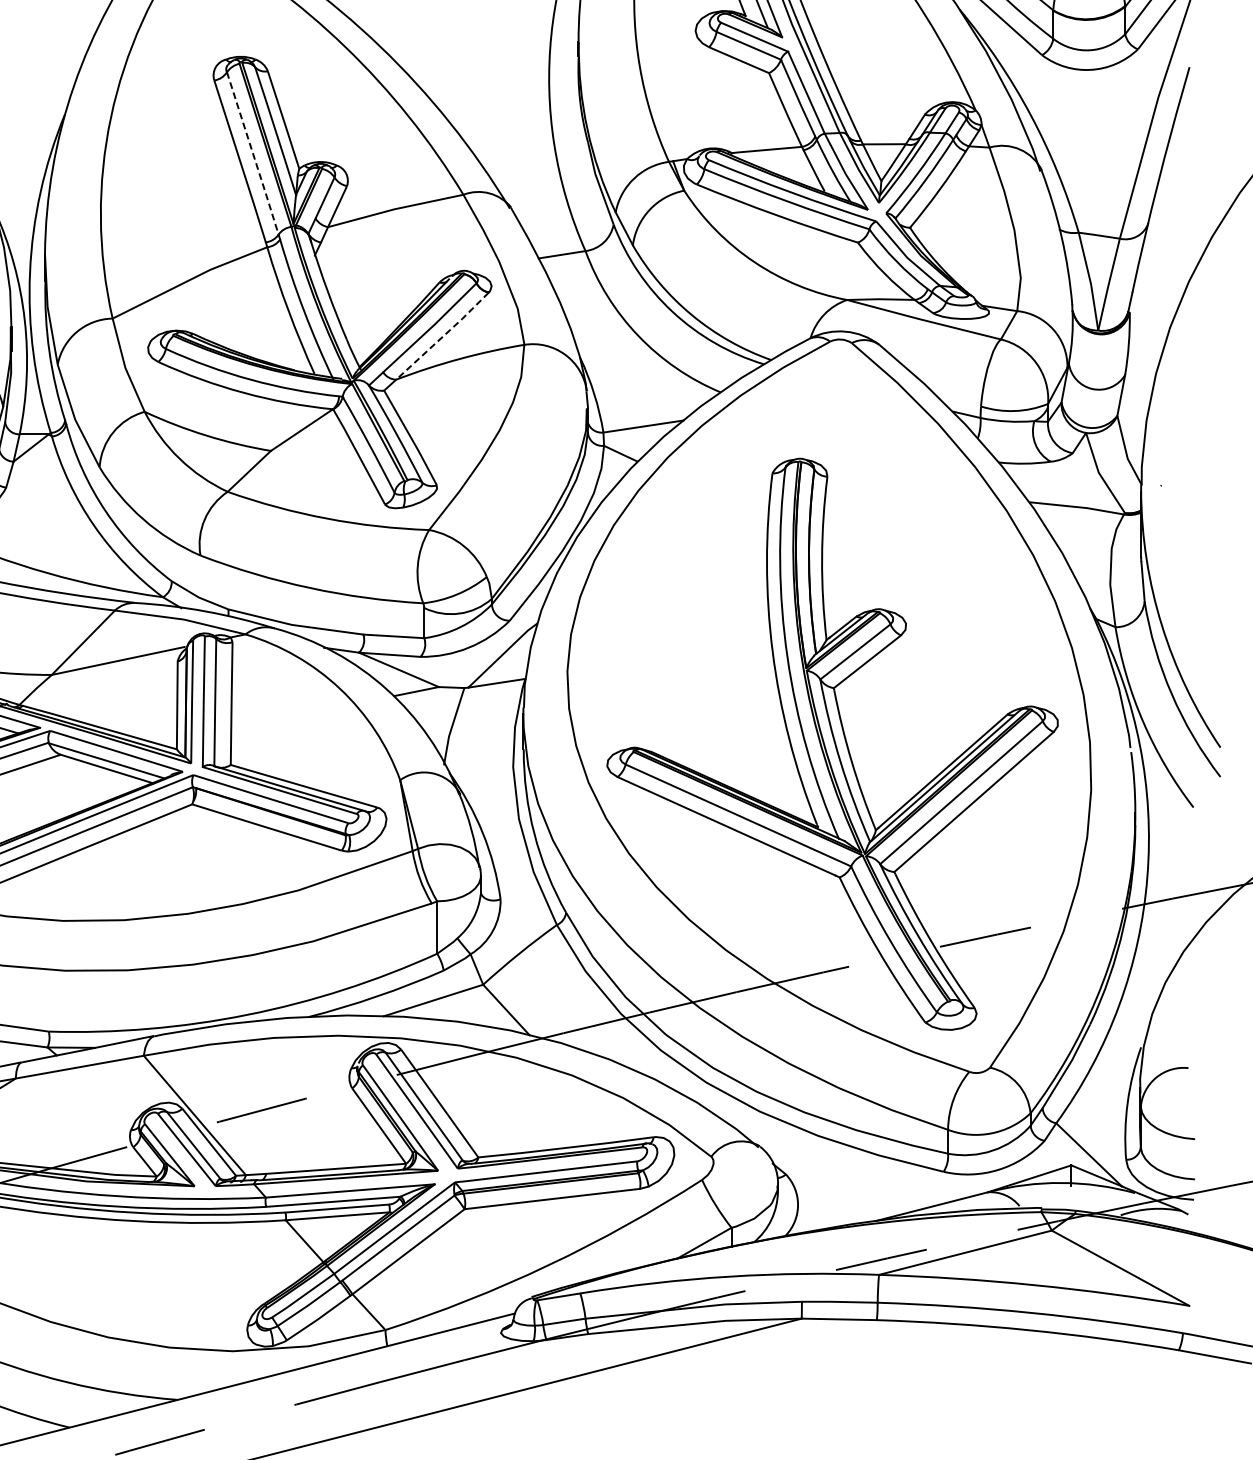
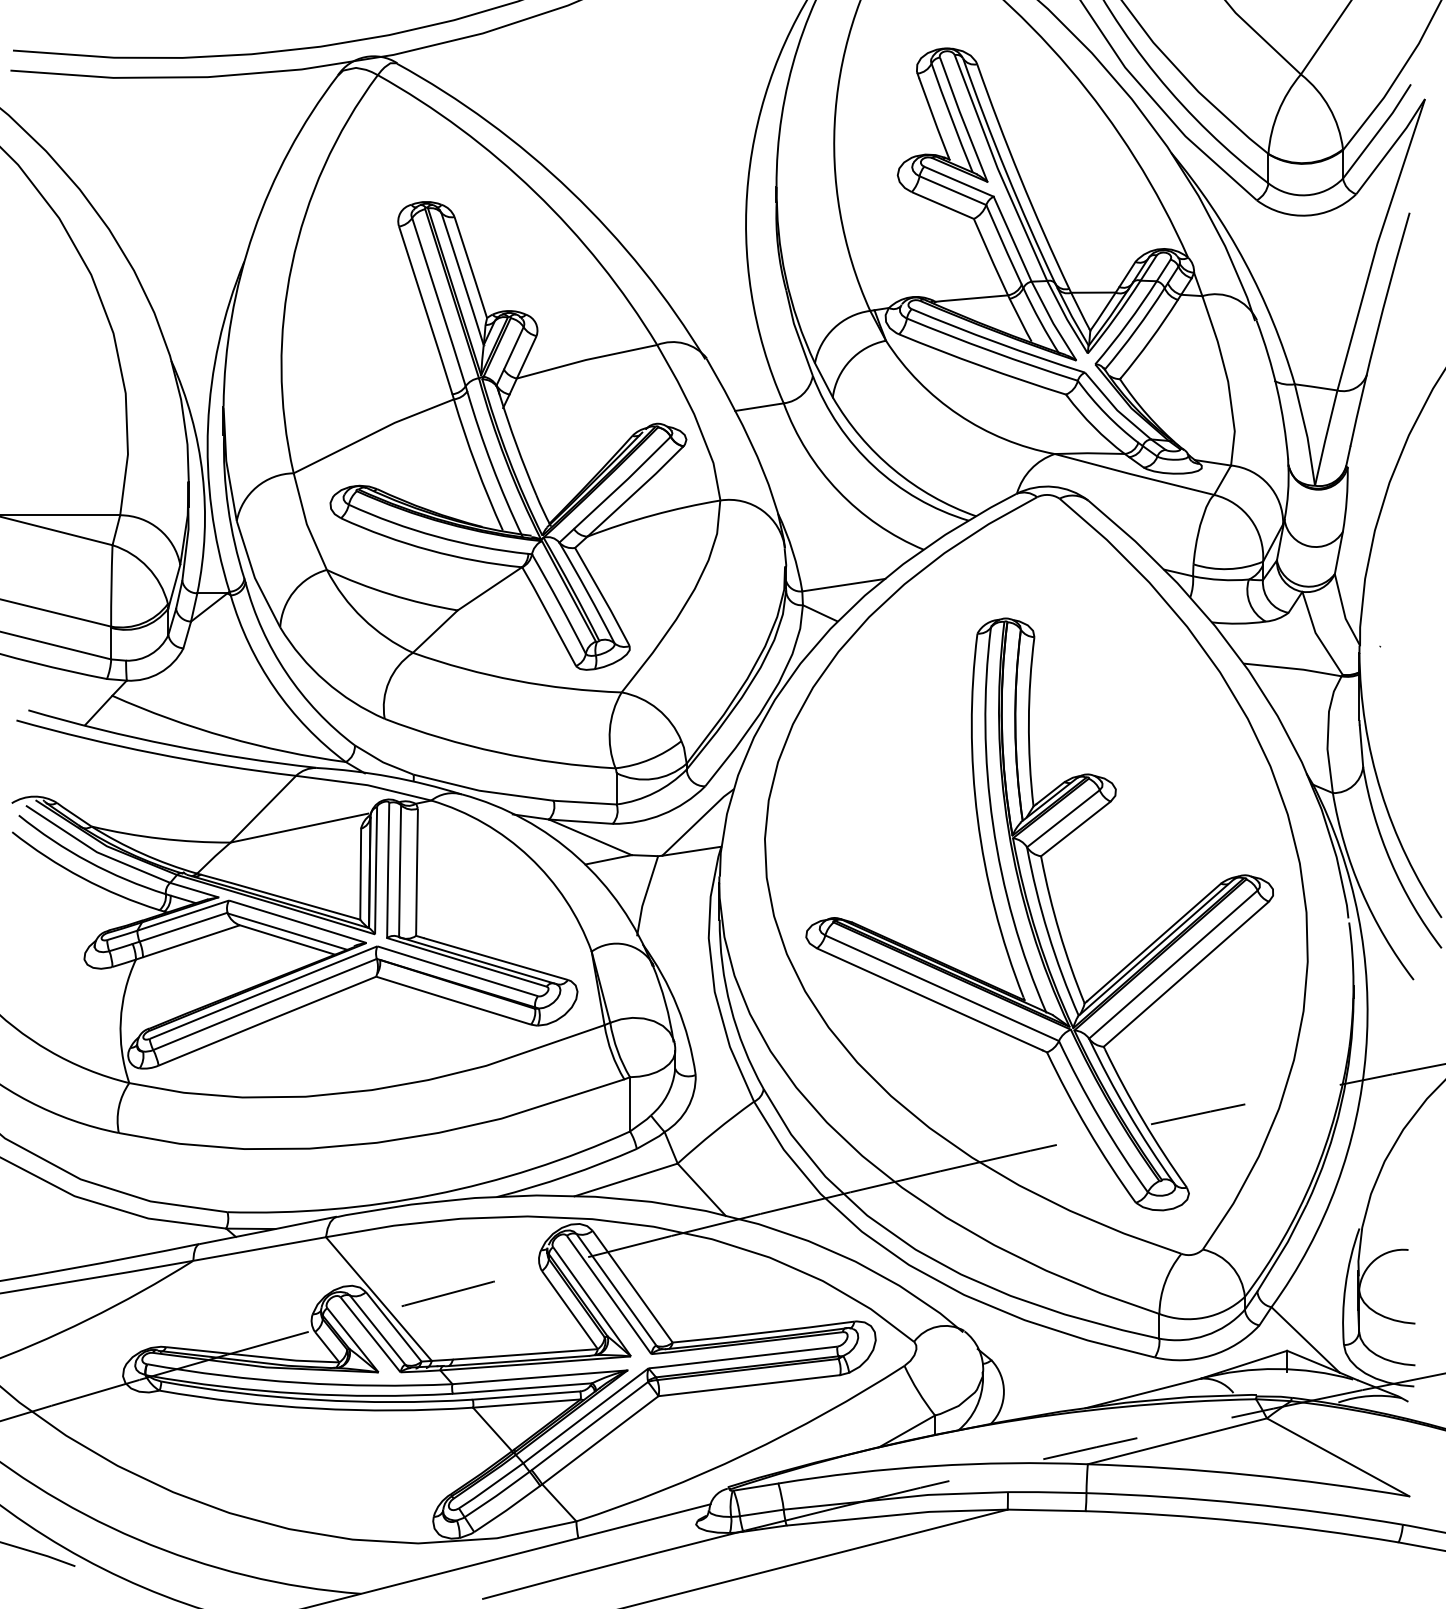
line: (253, 153) -> (439, 302), dashed -> solid
line: (443, 336) -> (636, 491), dashed -> solid

